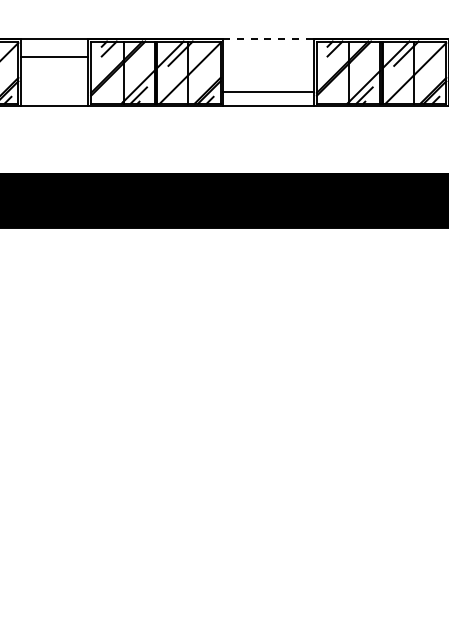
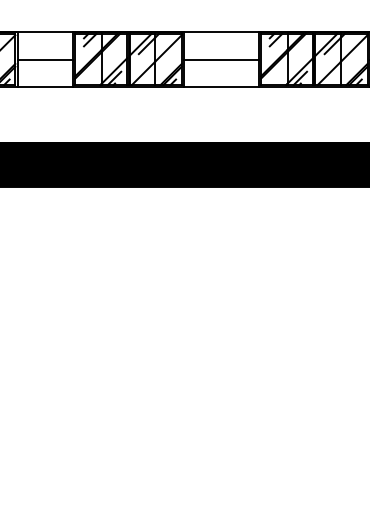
line: (269, 38) -> (222, 31), dashed -> solid
line: (54, 56) -> (45, 59), moved
line: (268, 91) -> (221, 59), moved

